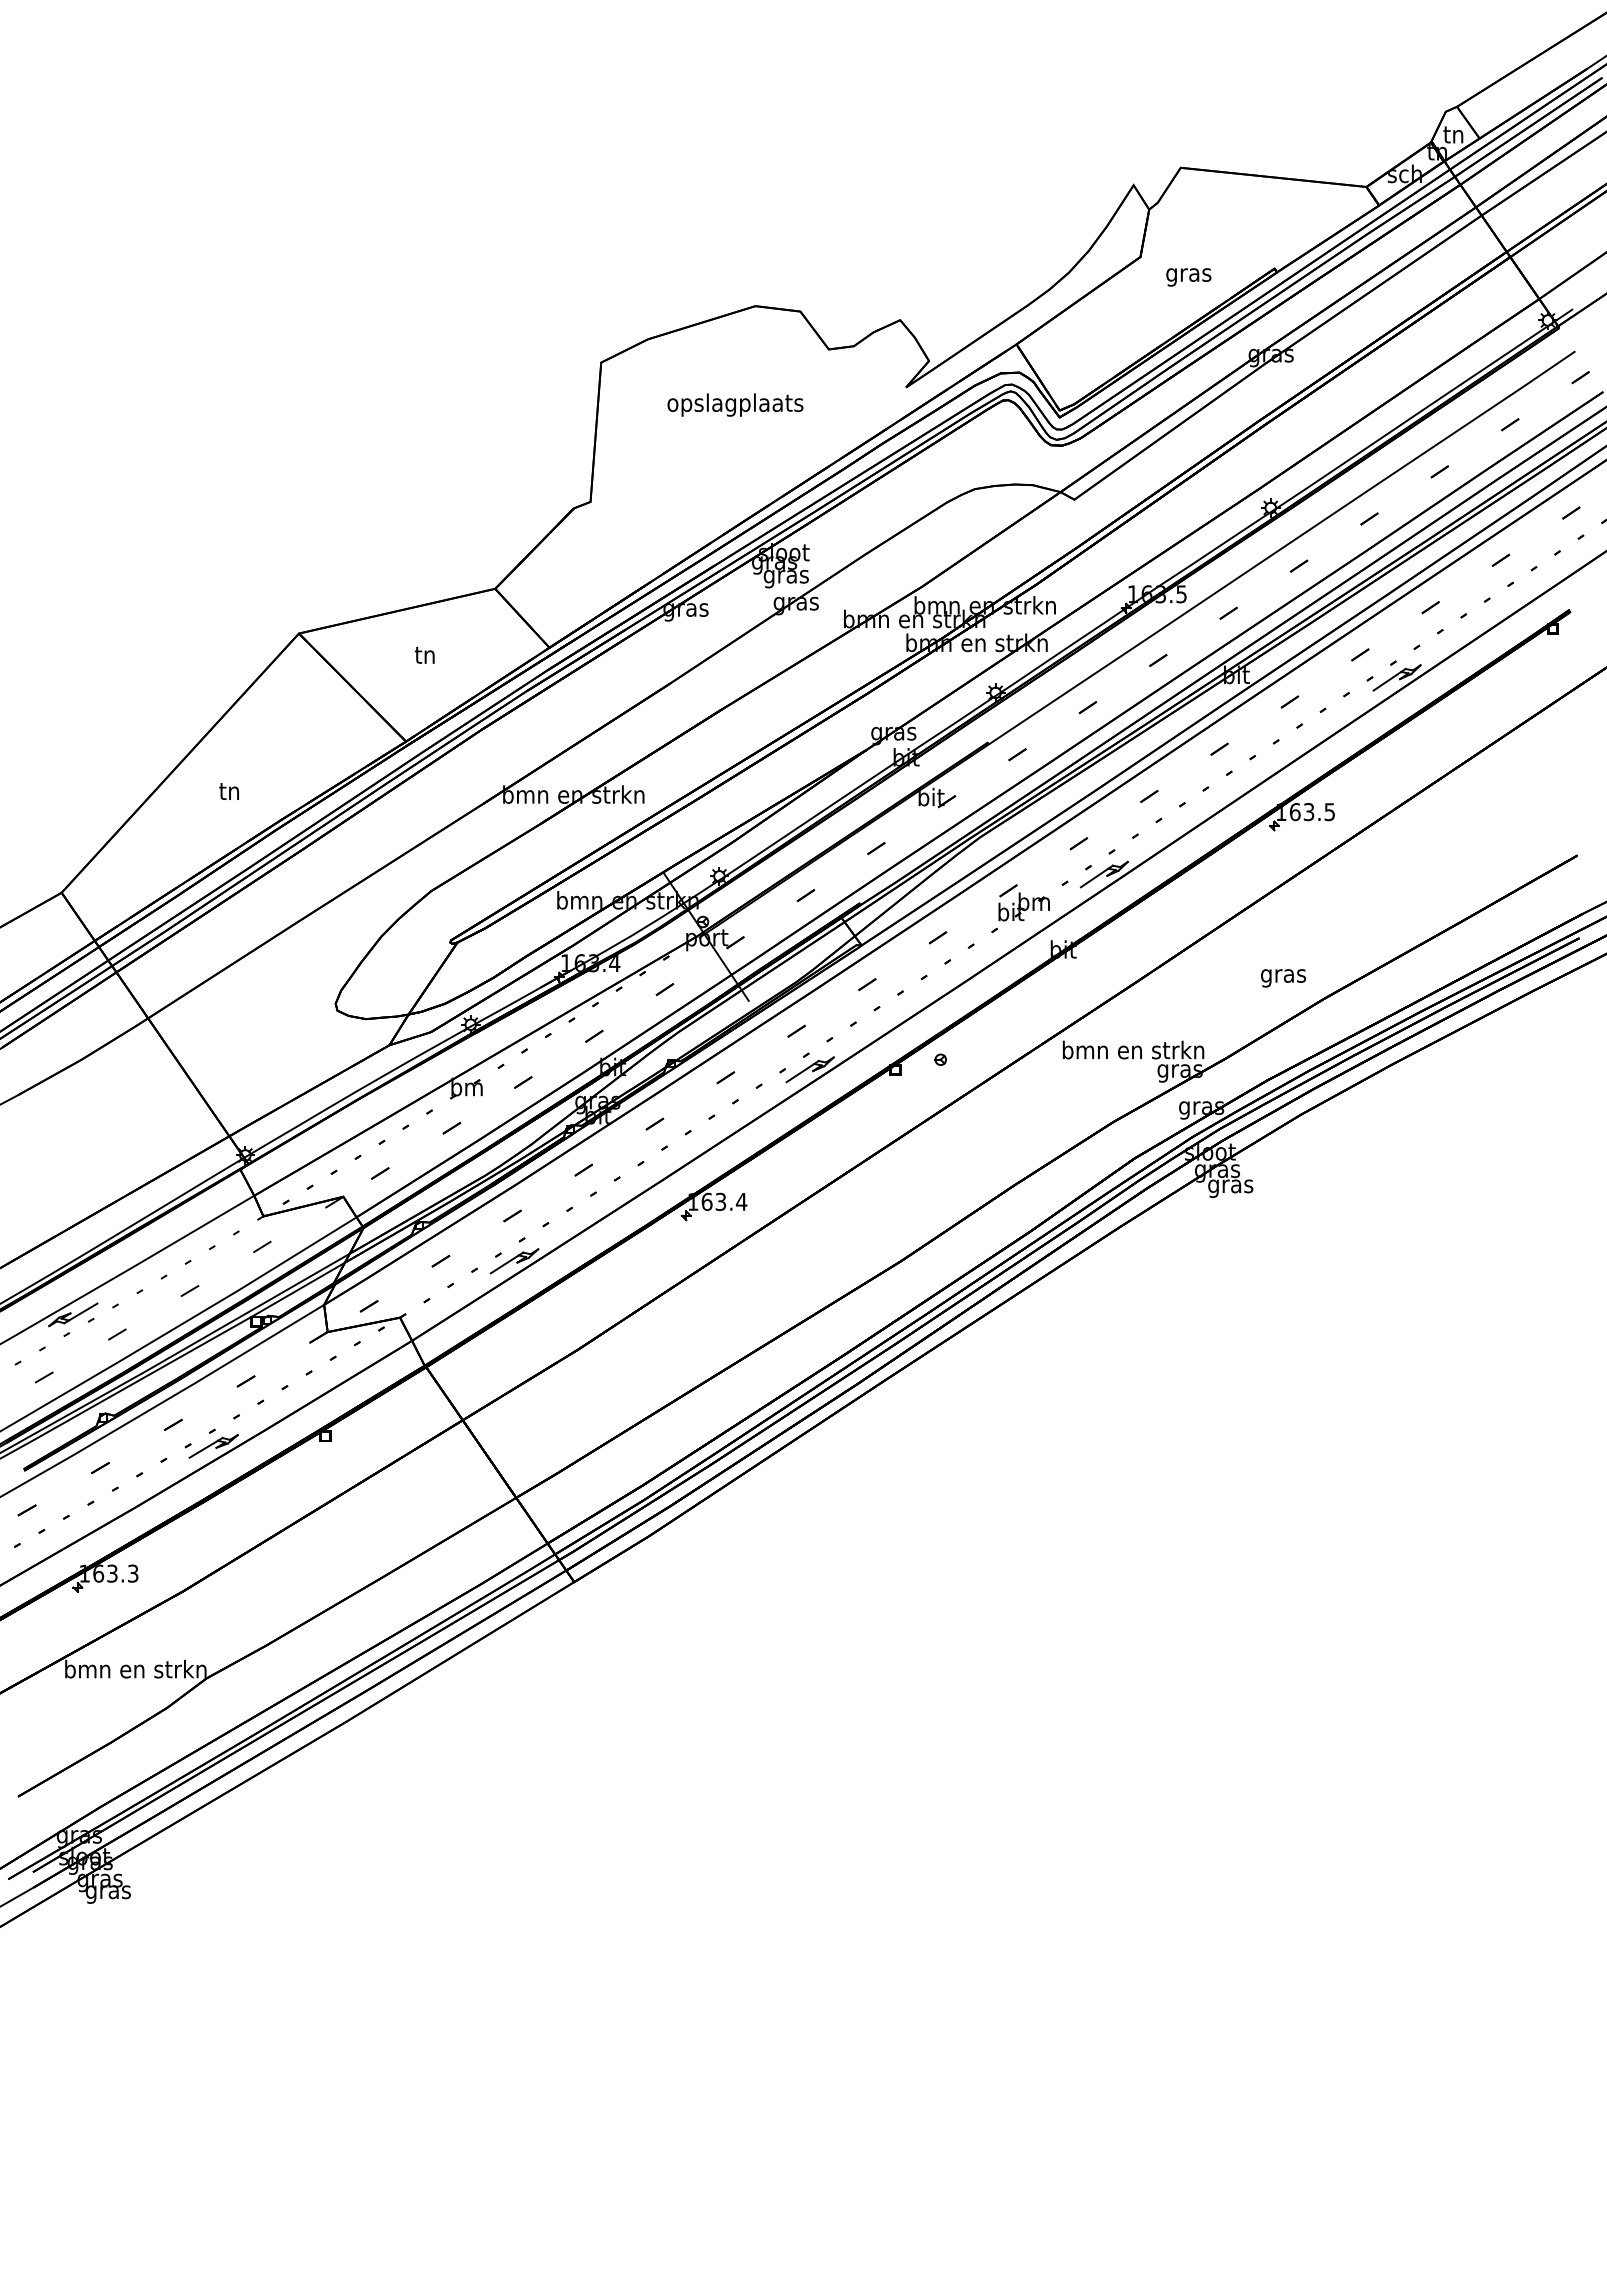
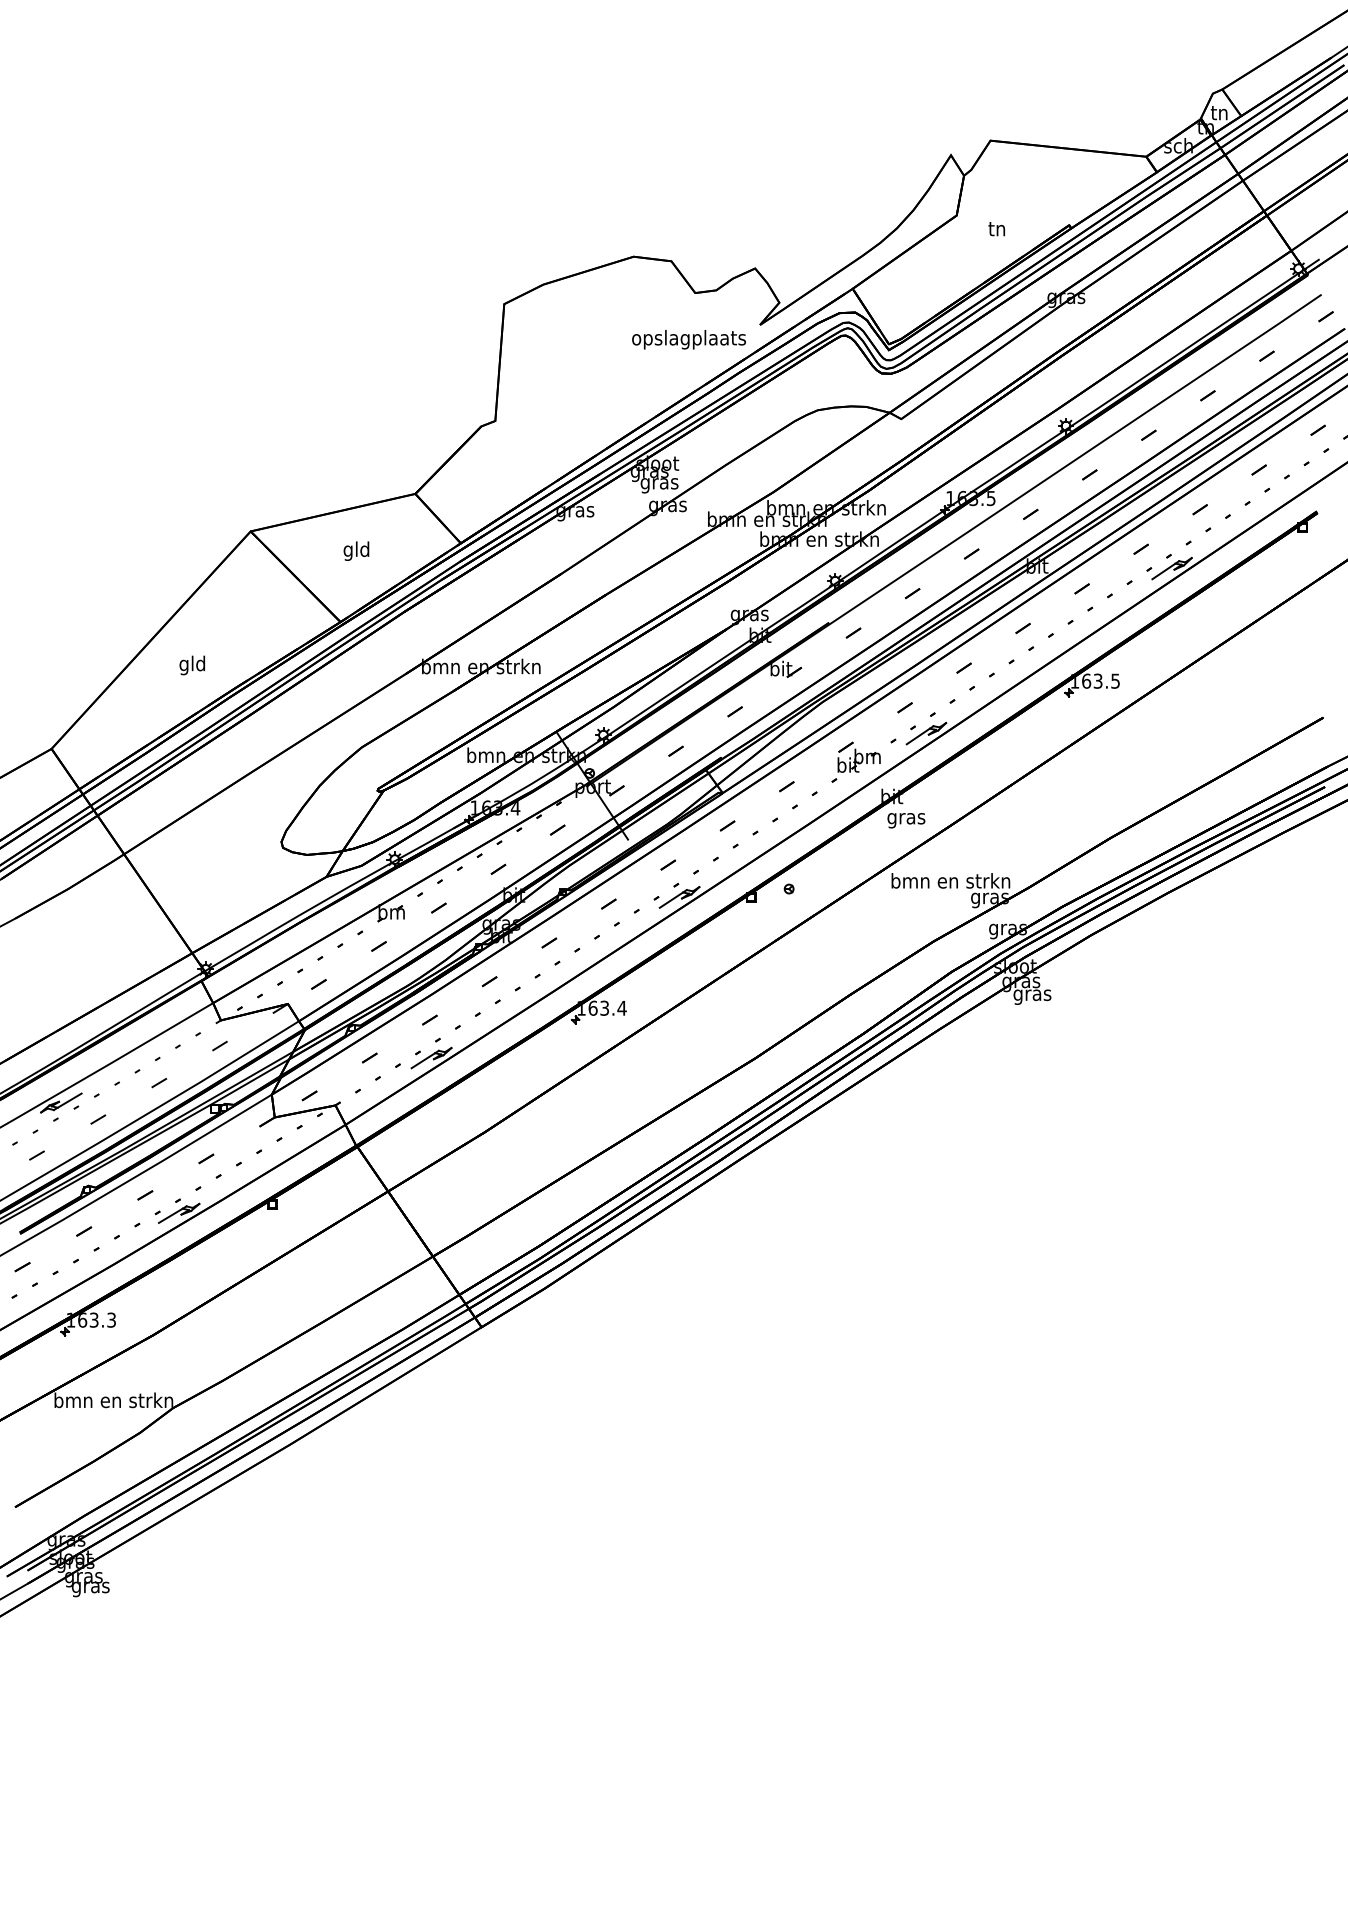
text: (1188, 275) -> (997, 231), gras -> tn
text: (735, 404) -> (689, 339), moved
text: (424, 656) -> (356, 550), tn -> gld
text: (229, 792) -> (192, 664), tn -> gld
text: (1283, 978) -> (906, 820), moved

